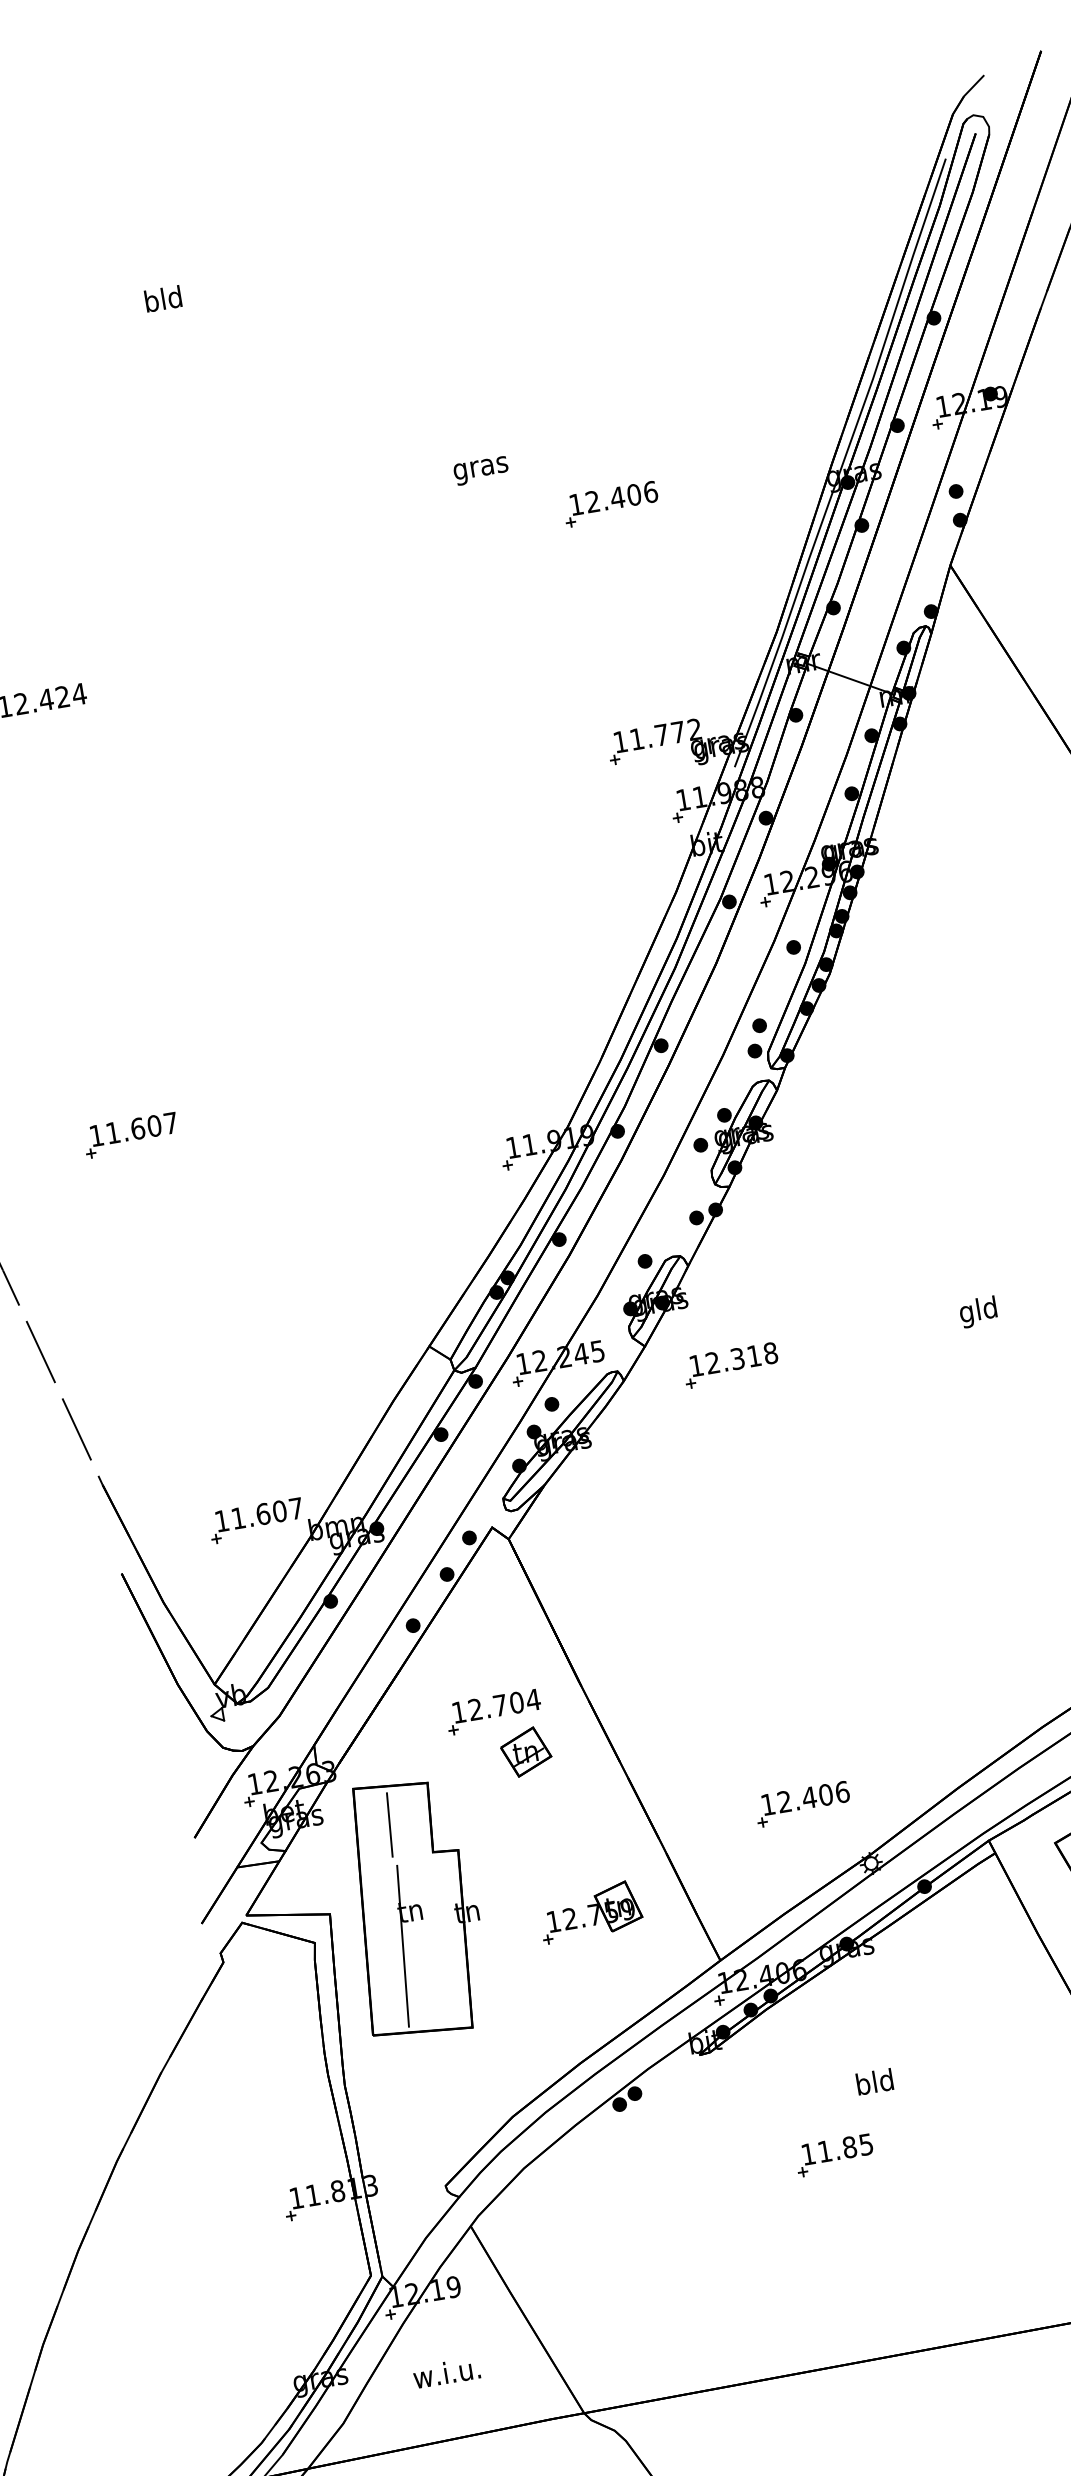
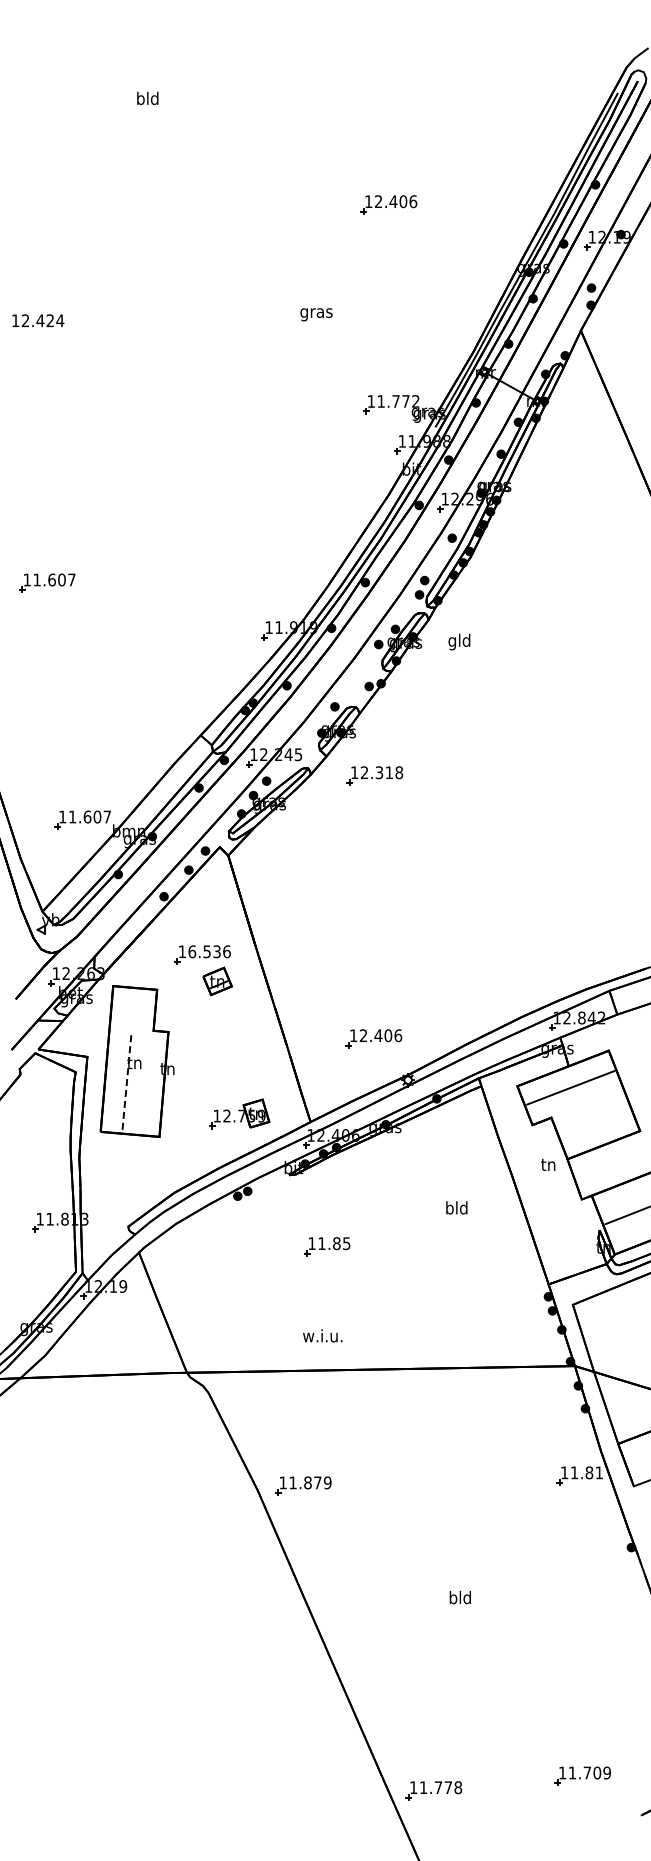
text: (481, 470) -> (316, 314), moved
part: (610, 503) -> (388, 204), moved
text: (978, 1311) -> (459, 641), moved
text: (504, 1704) -> (209, 951), 12.704 -> 16.536
line: (388, 1824) -> (130, 1010), removed
part: (590, 1911) -> (239, 1113), moved
line: (402, 1945) -> (126, 1082), solid -> dashed
text: (874, 2081) -> (456, 1207), moved
part: (835, 2154) -> (327, 1246), moved
text: (446, 2372) -> (322, 1335), moved

